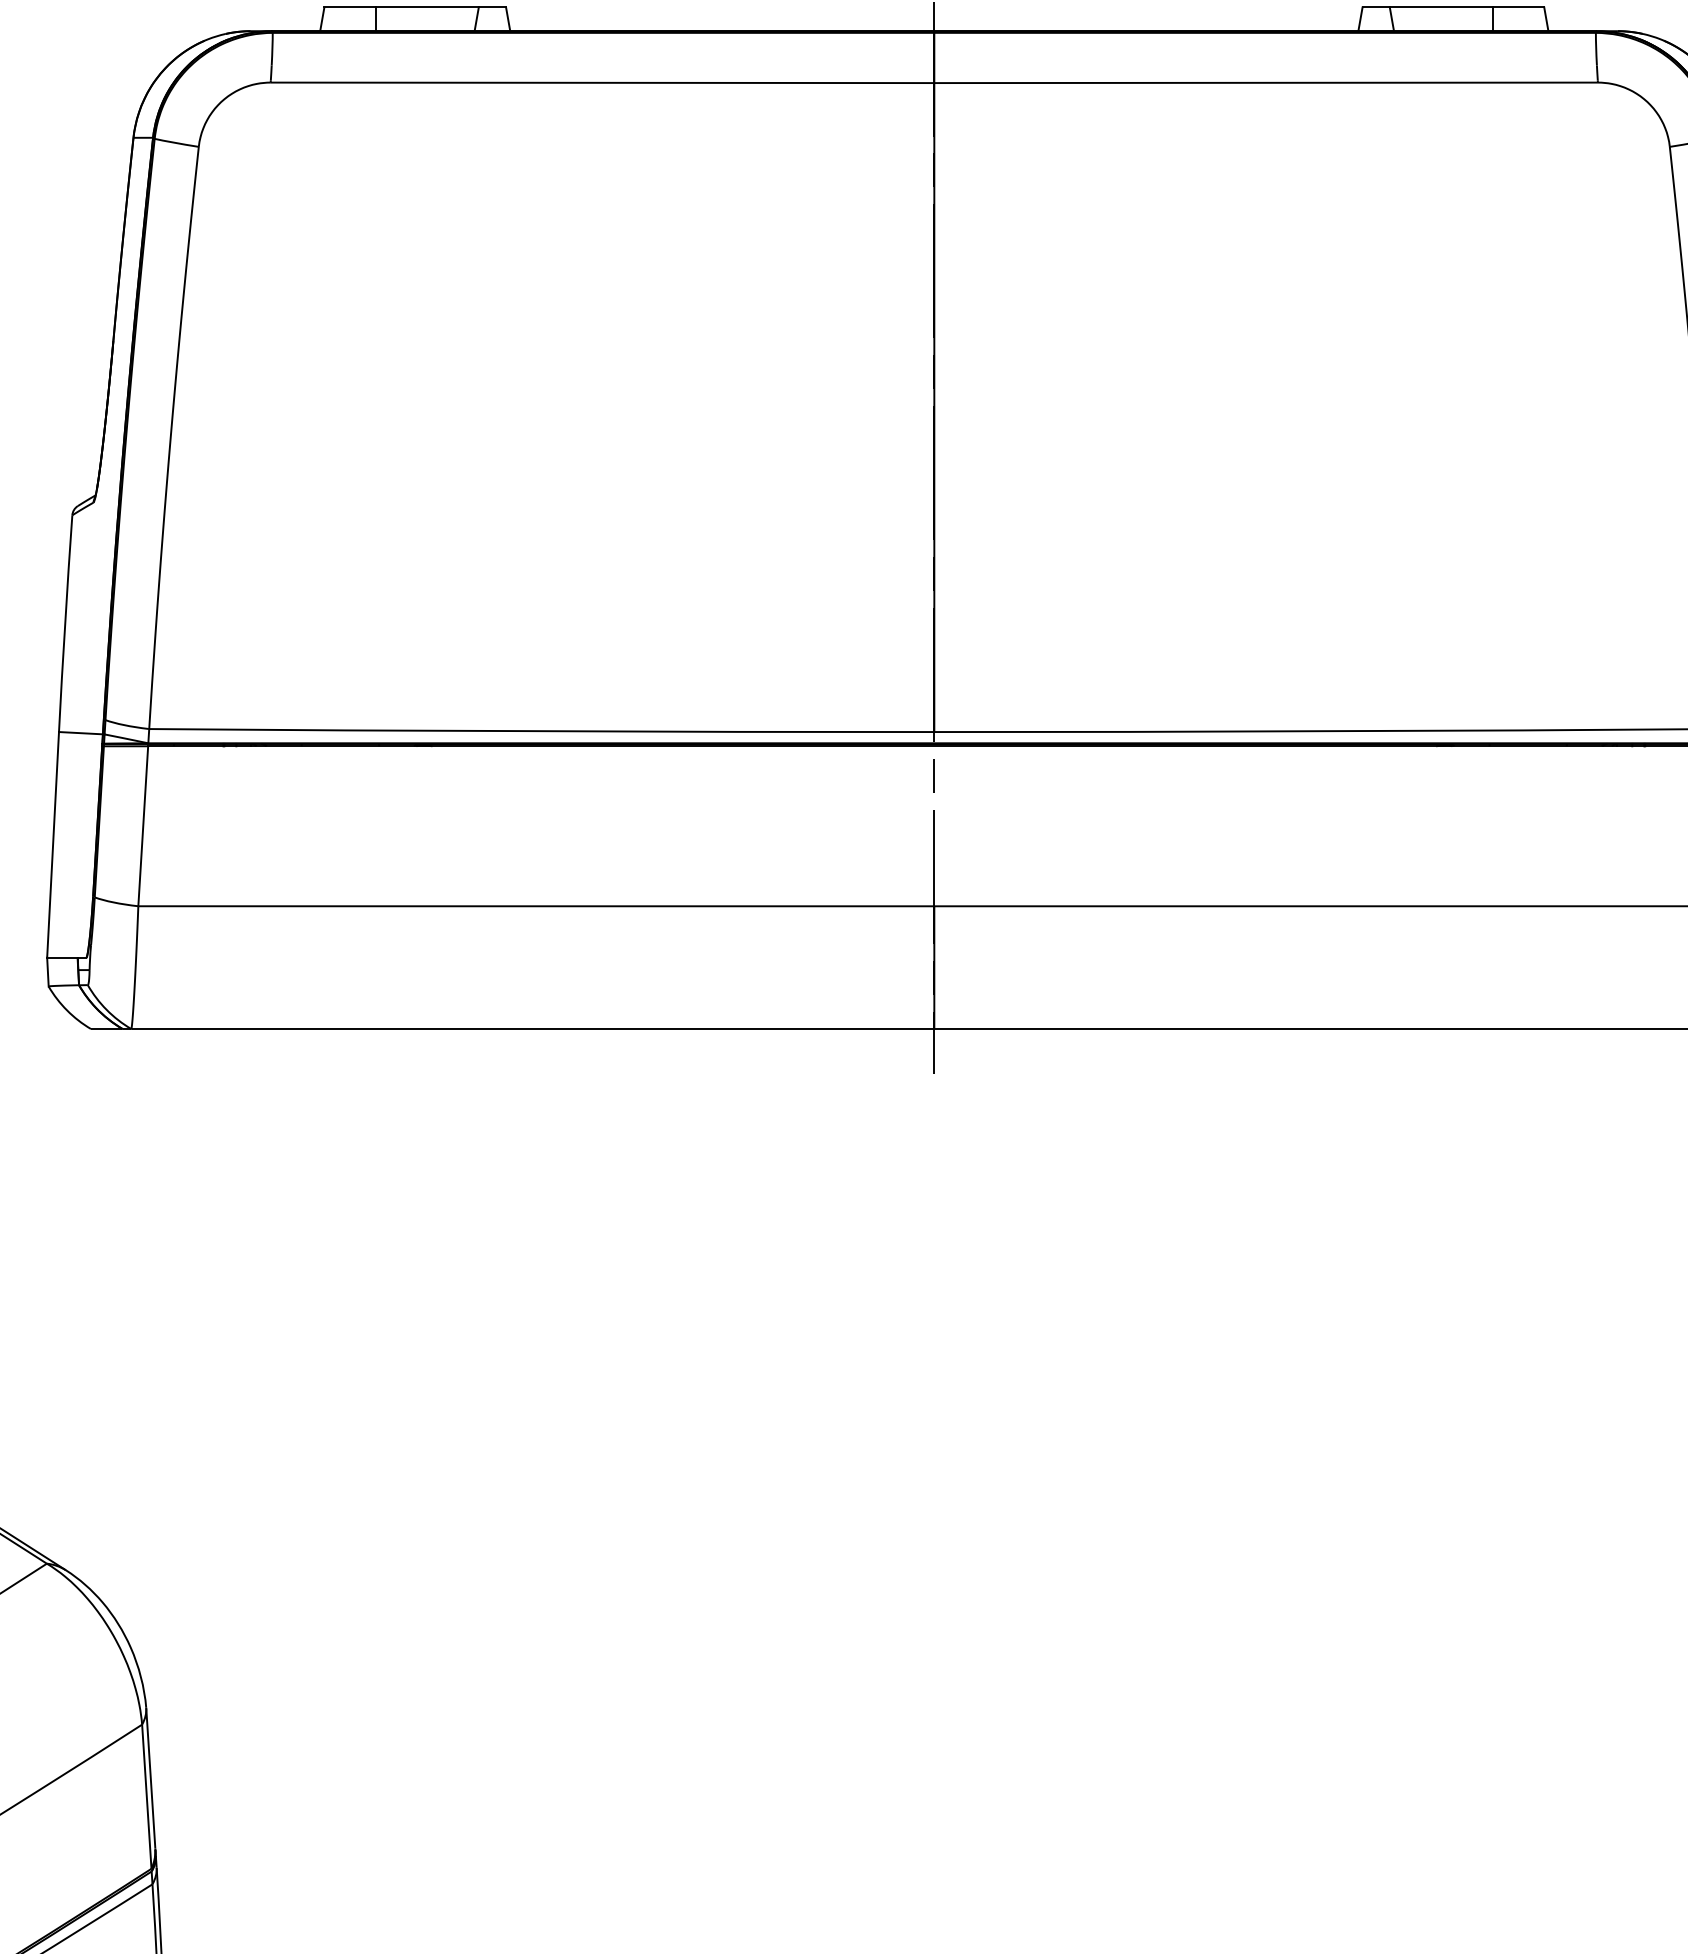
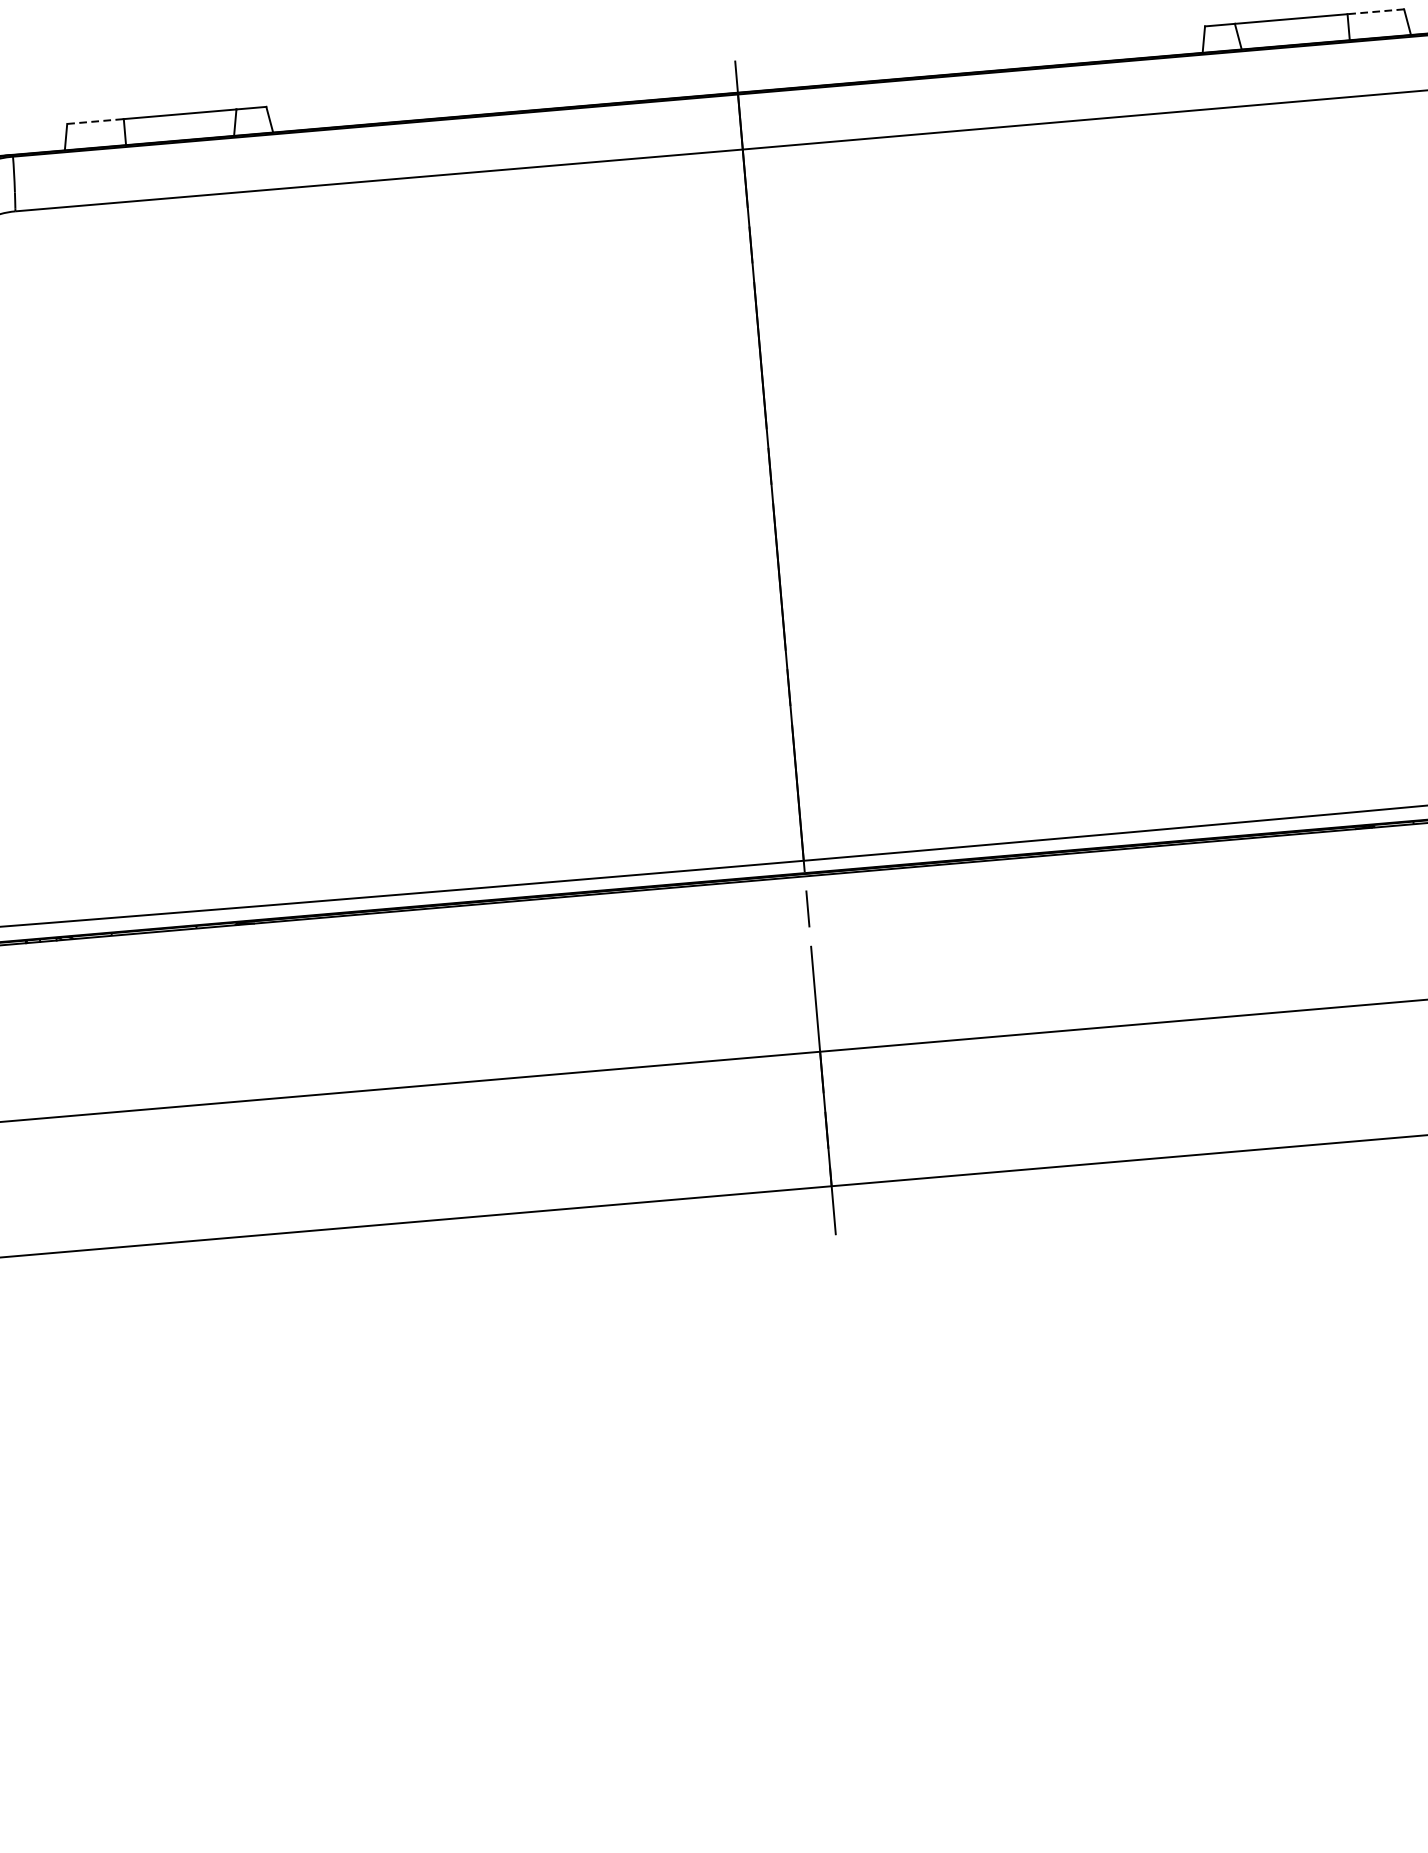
line: (350, 7) -> (95, 121), solid -> dashed
line: (1518, 7) -> (1375, 11), solid -> dashed

